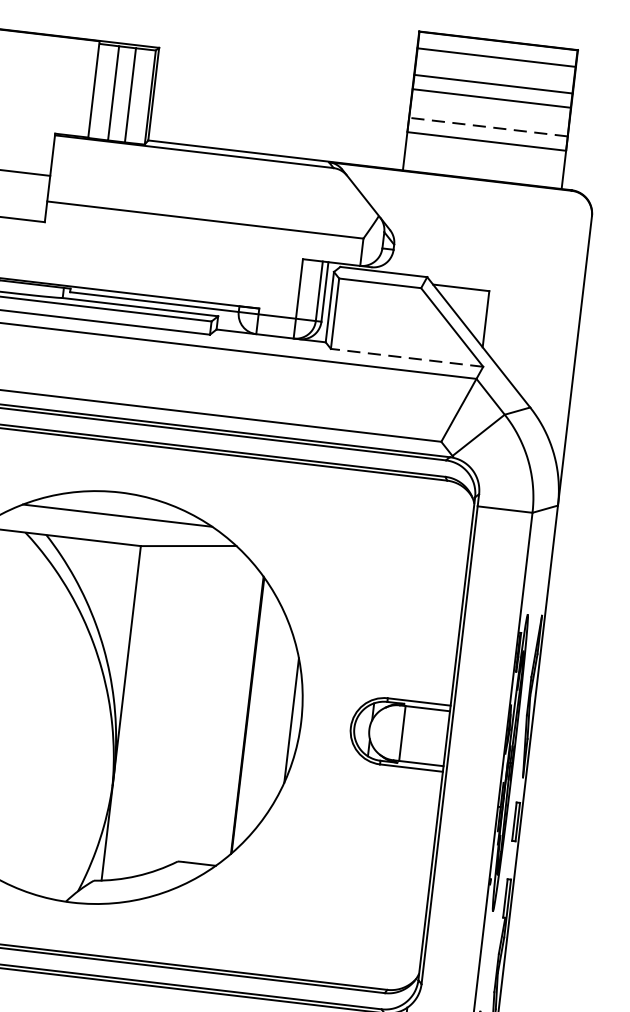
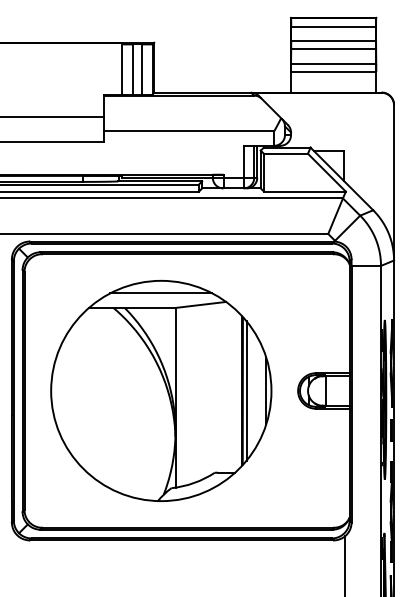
line: (488, 127) -> (333, 64), dashed -> solid
line: (406, 357) -> (304, 191), dashed -> solid
line: (254, 715) -> (246, 390), added

